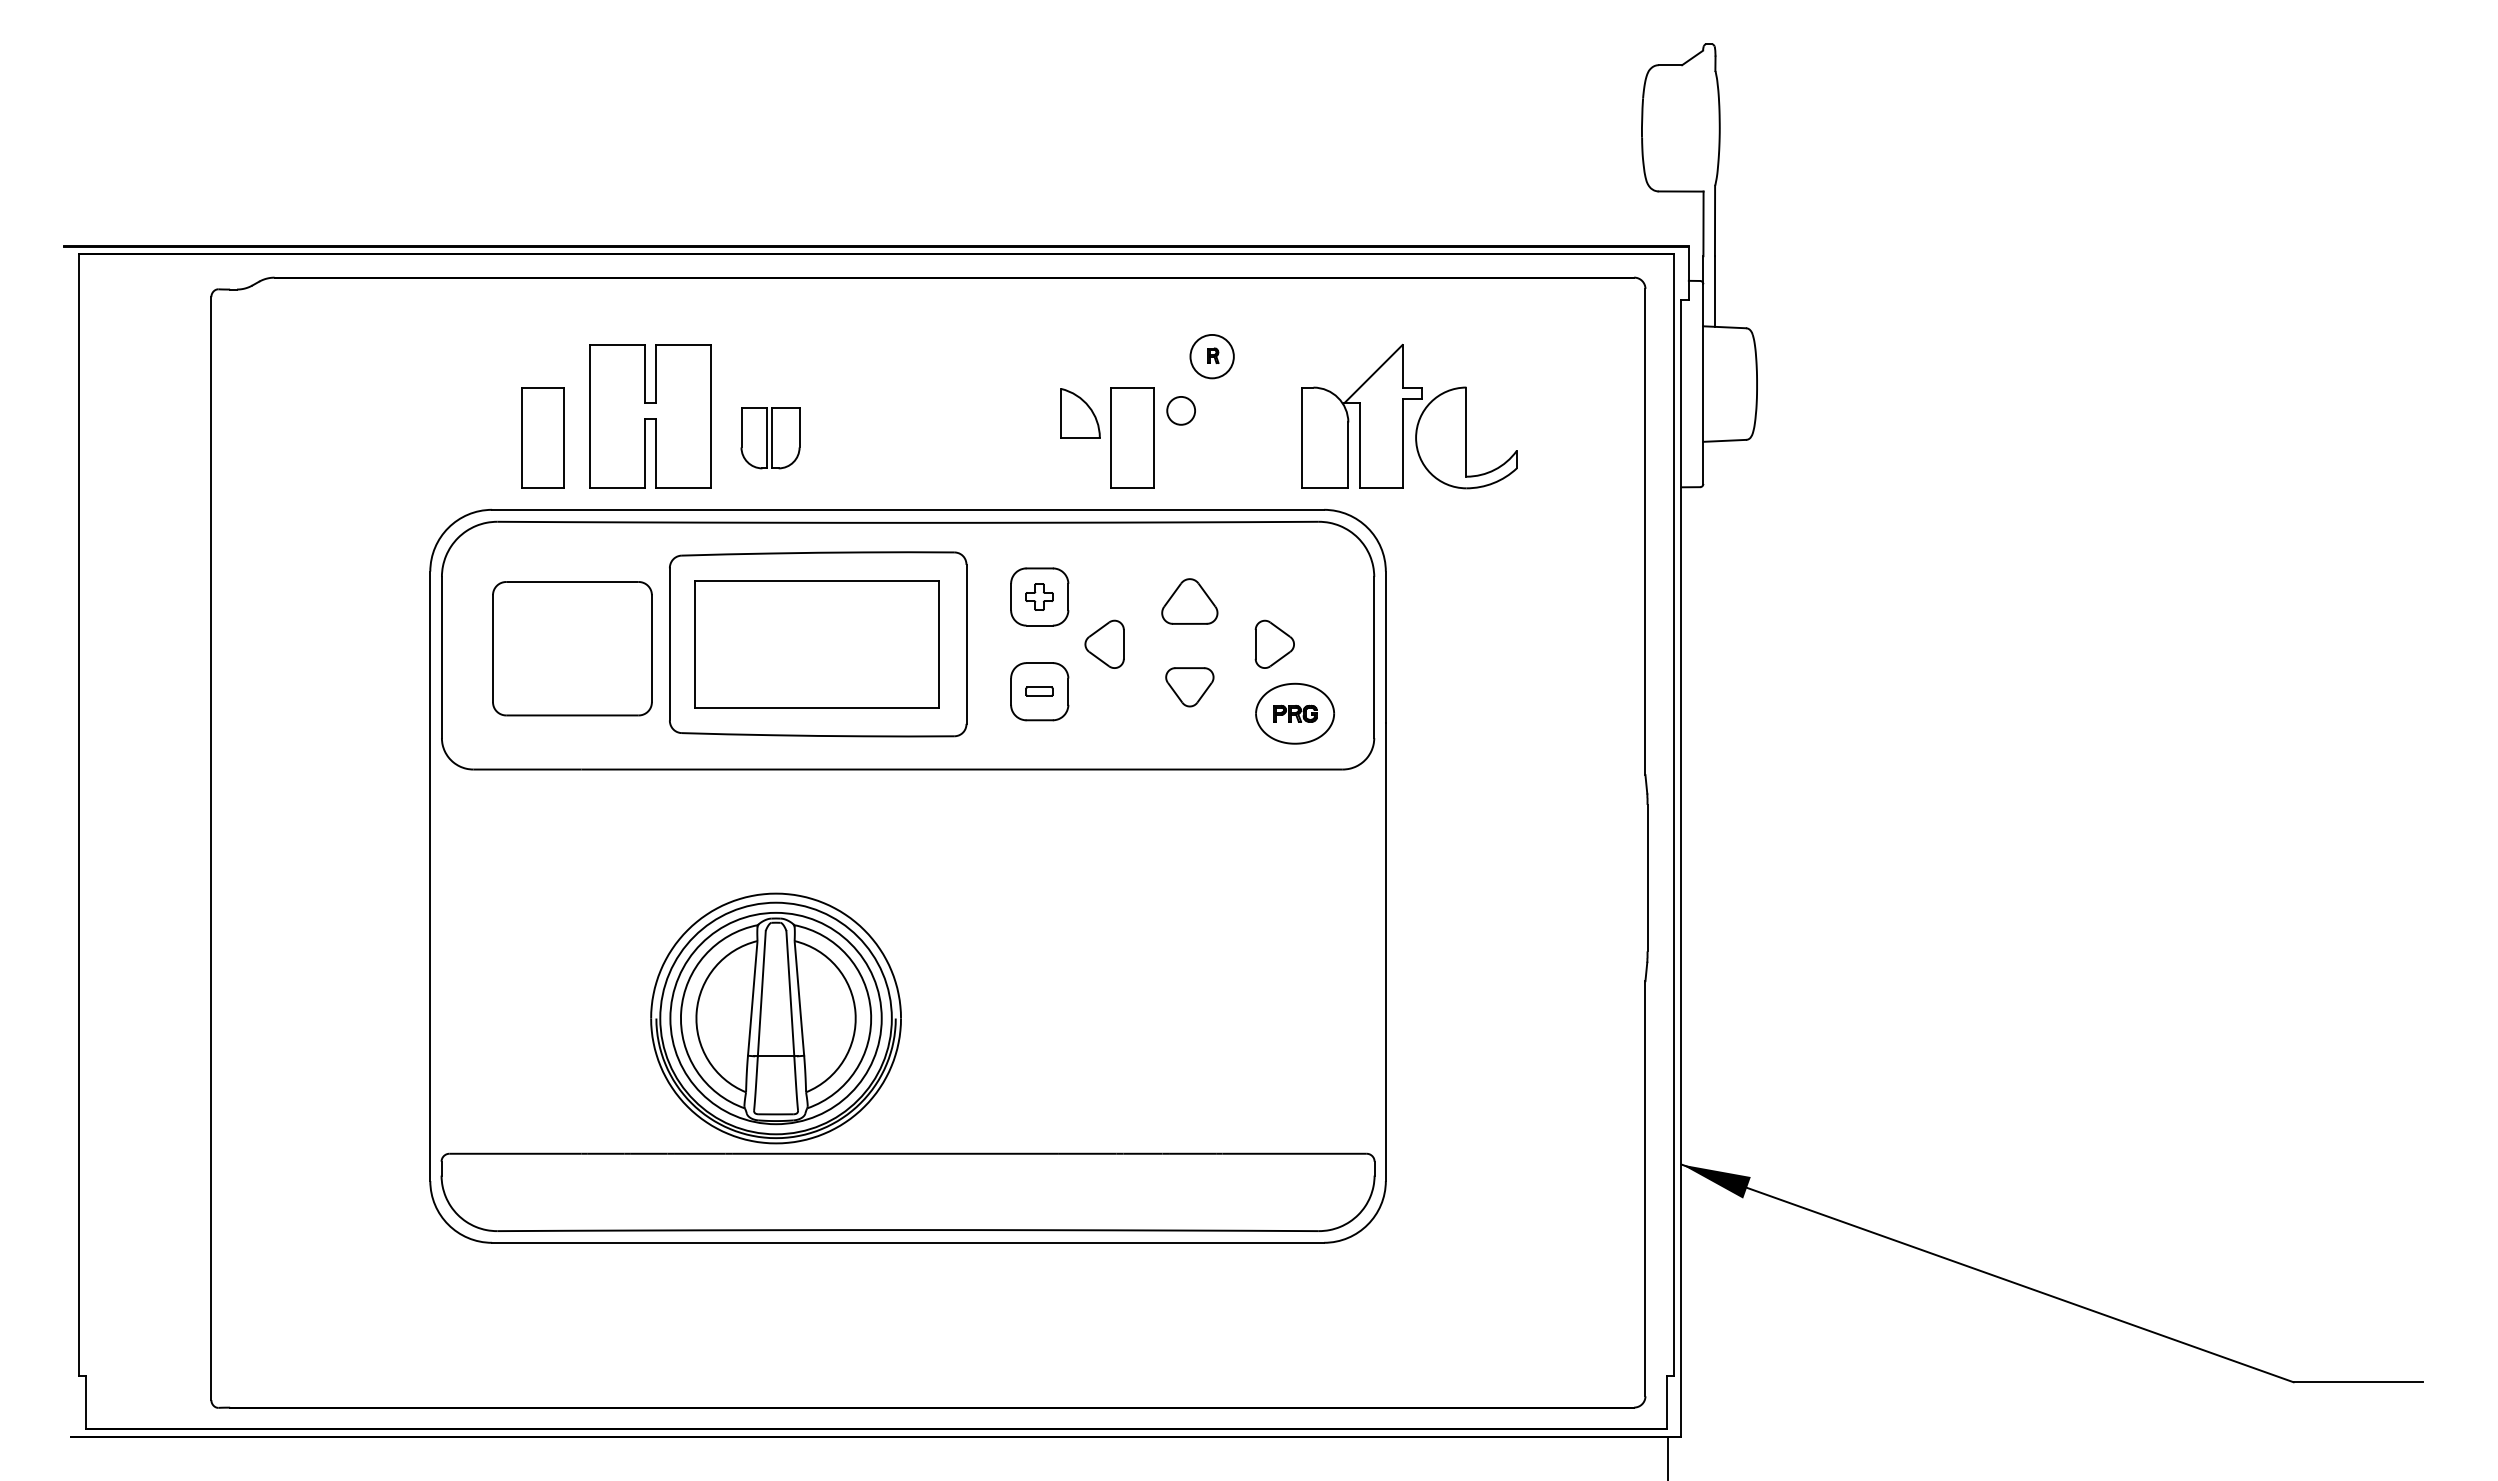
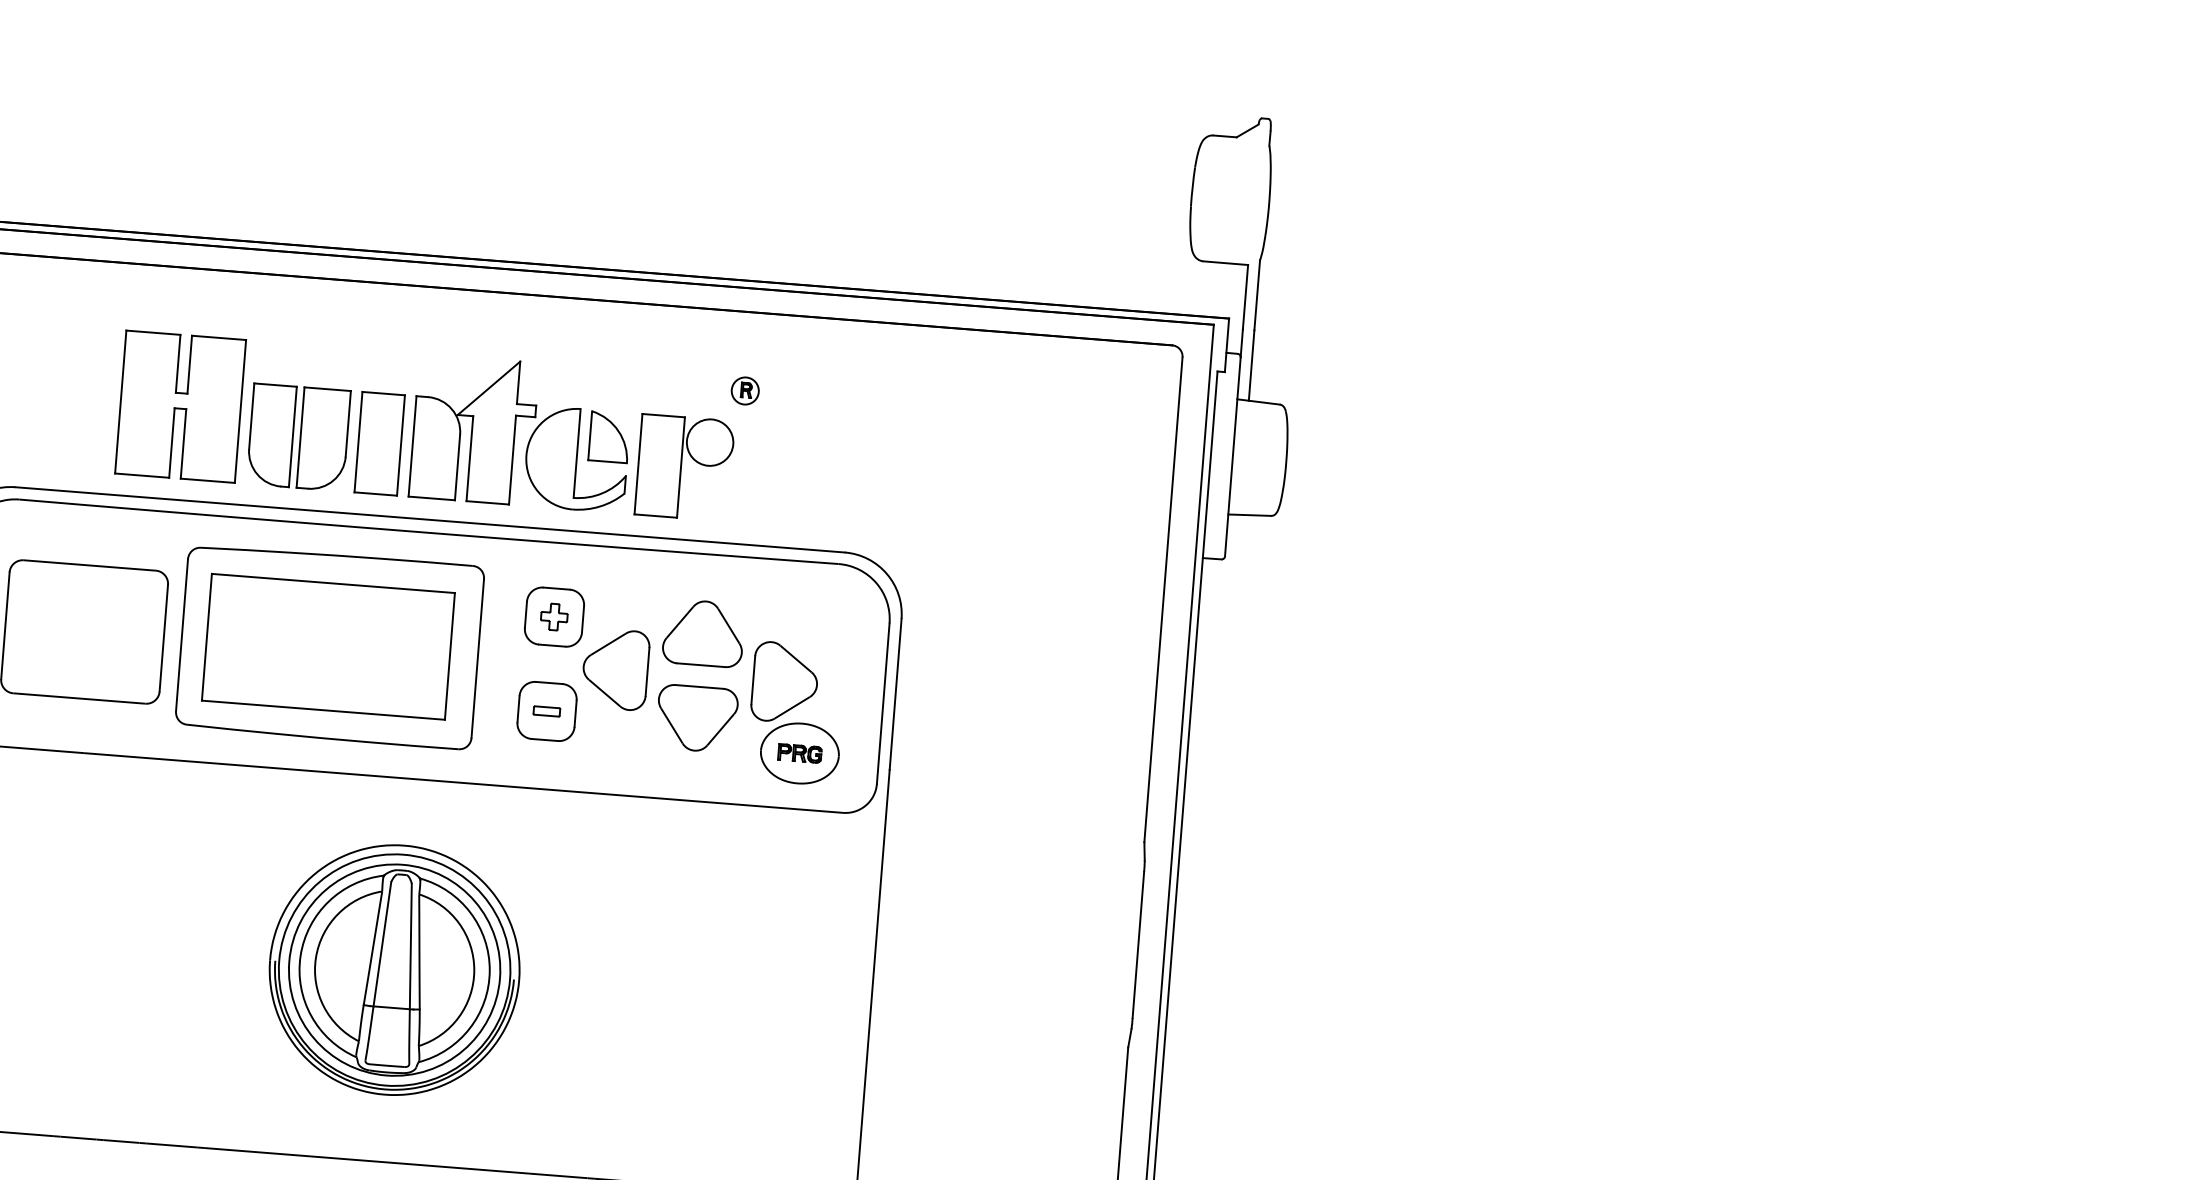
circle: (1211, 356) -> (744, 390), size x0.62
circle: (1180, 410) -> (709, 442), size x1.67
part: (1409, 416) -> (521, 433), moved
part: (542, 437) -> (379, 443), moved
part: (770, 438) -> (298, 437), size x1.67
part: (1189, 601) -> (703, 633), size x1.43
part: (1104, 644) -> (615, 669), size x1.67
part: (1274, 644) -> (784, 682), size x1.67
part: (1189, 687) -> (696, 719), size x1.67
part: (775, 1018) -> (394, 970), moved

